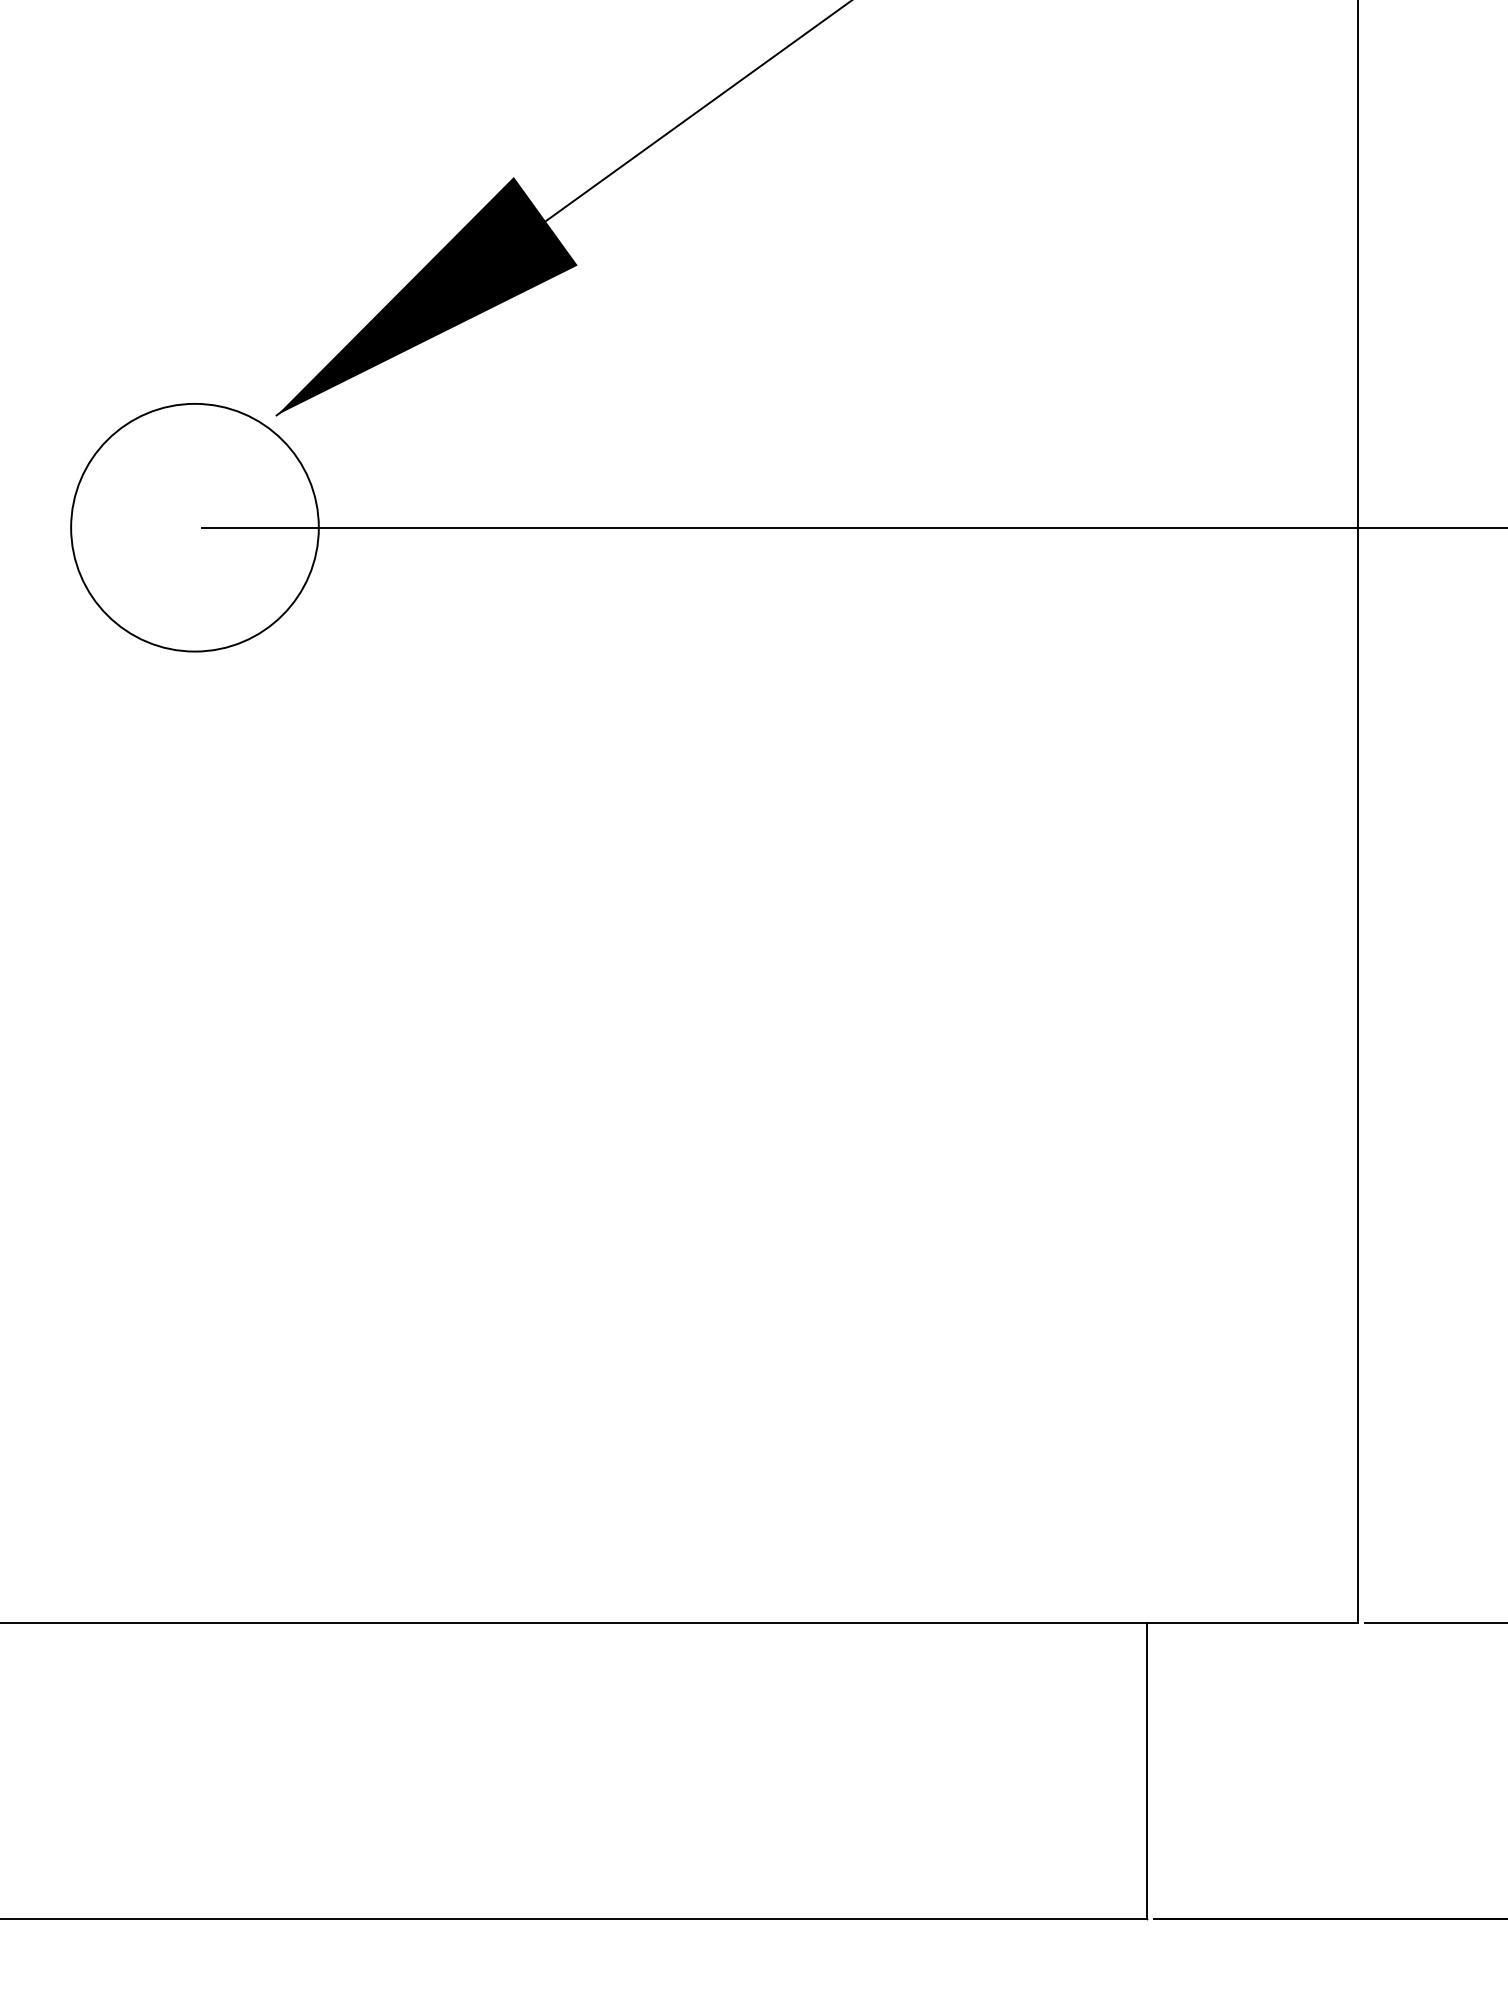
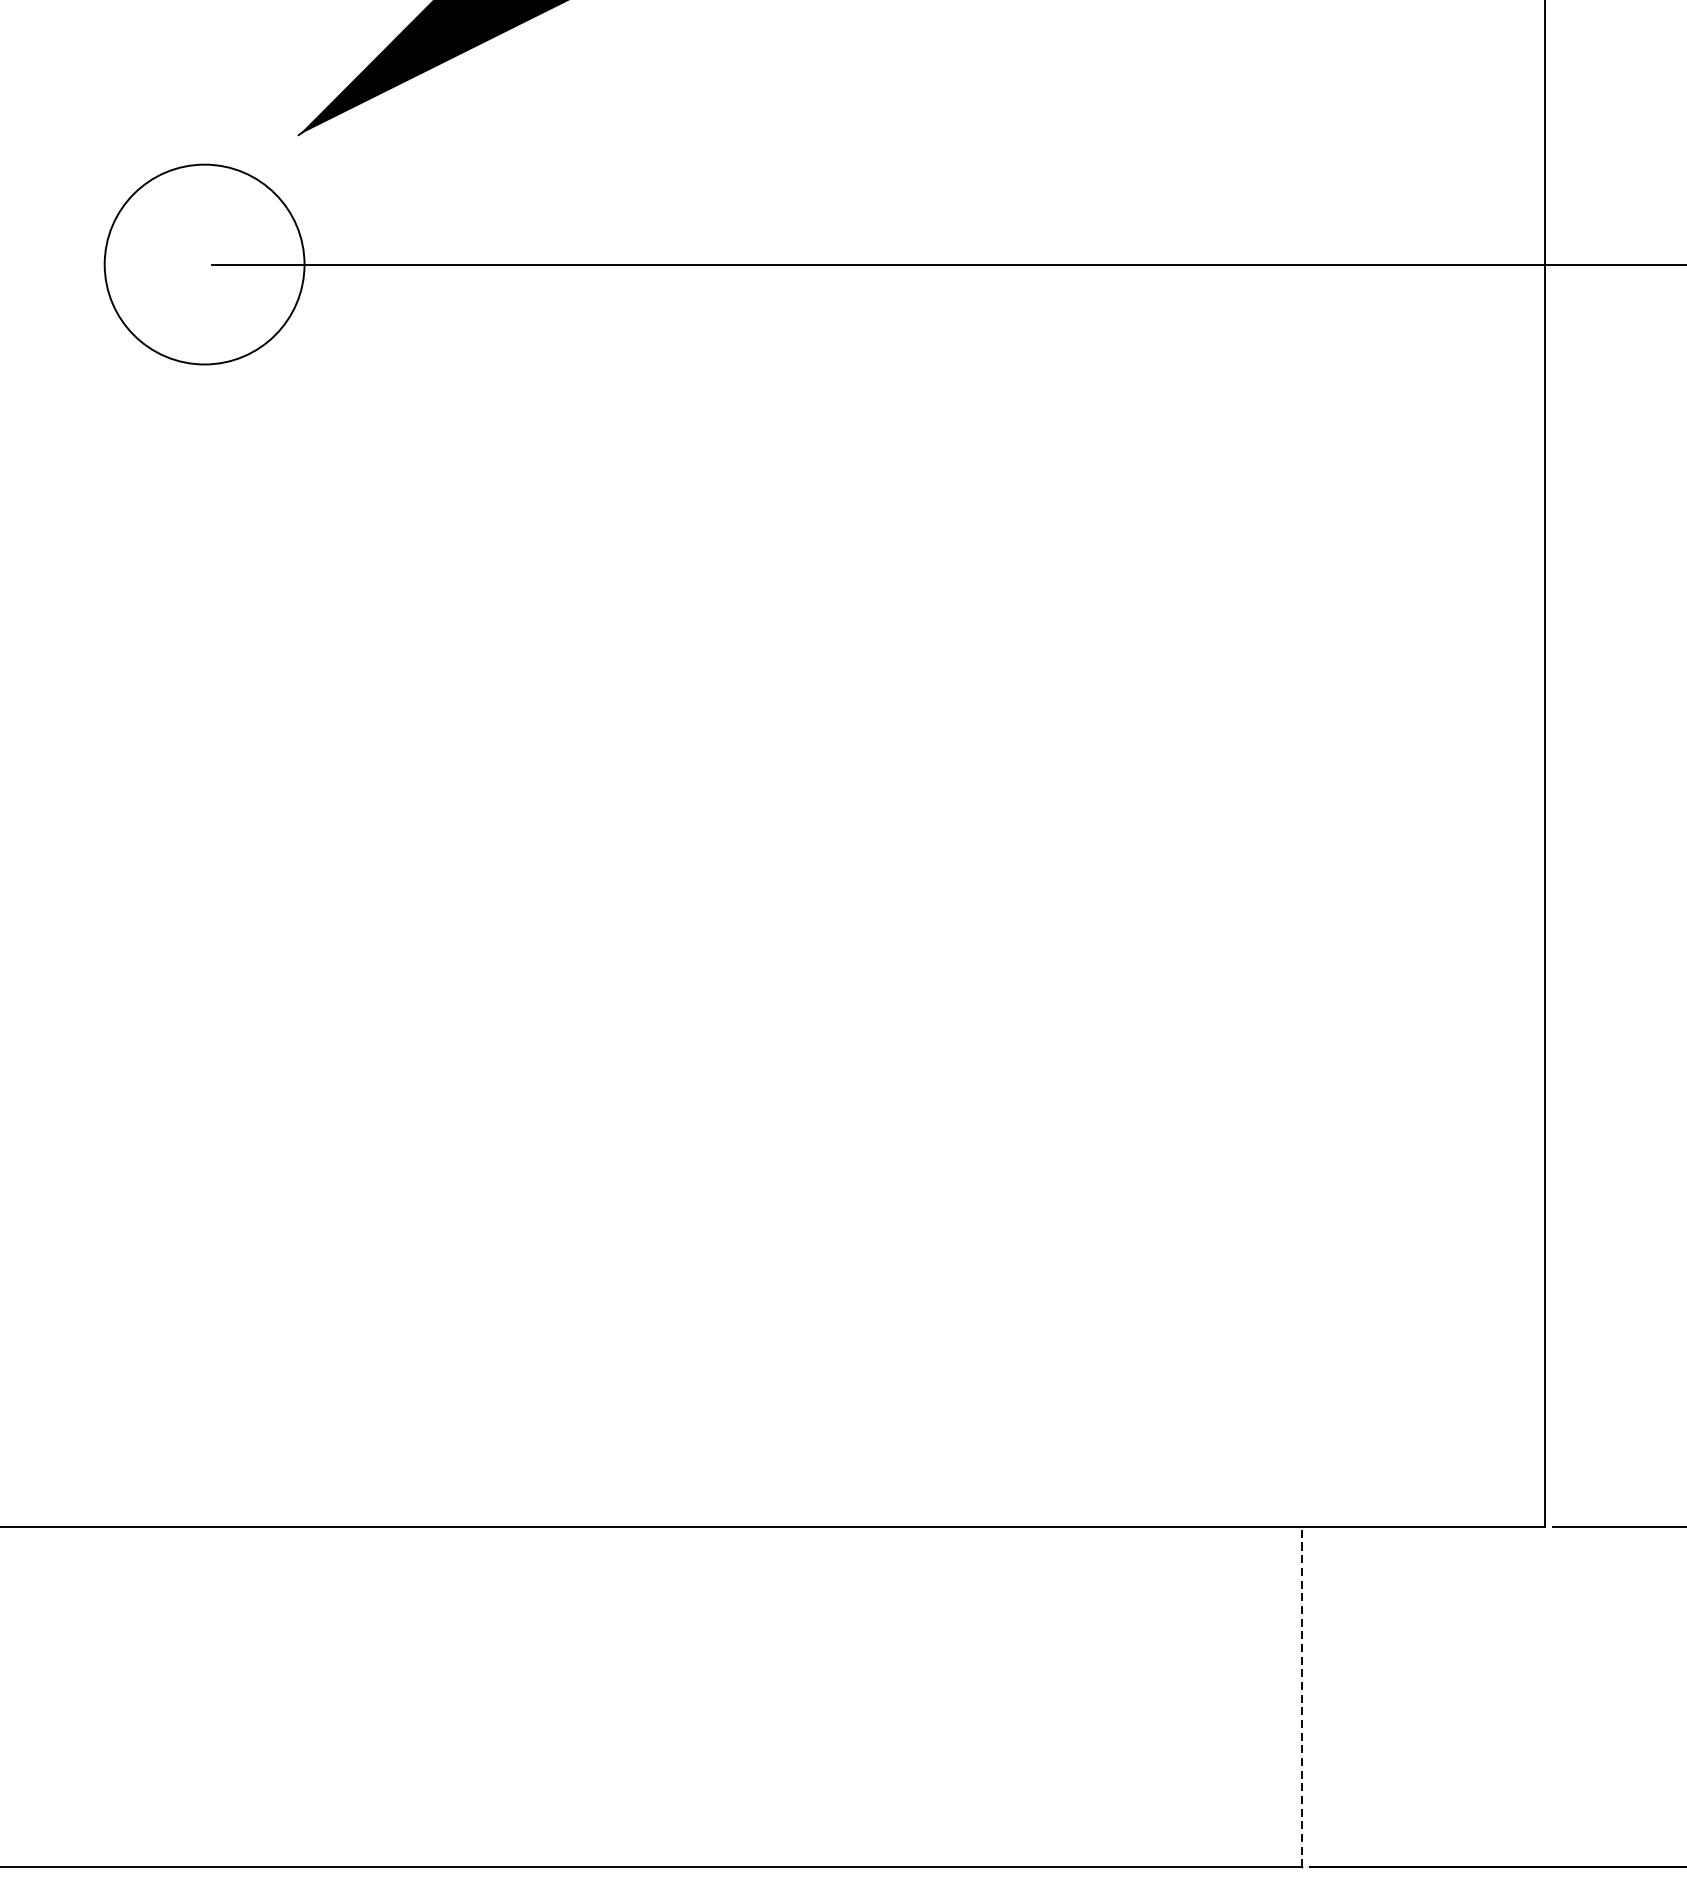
circle: (194, 527) -> (204, 264), size x0.7
line: (1147, 1771) -> (1302, 1698), solid -> dashed

